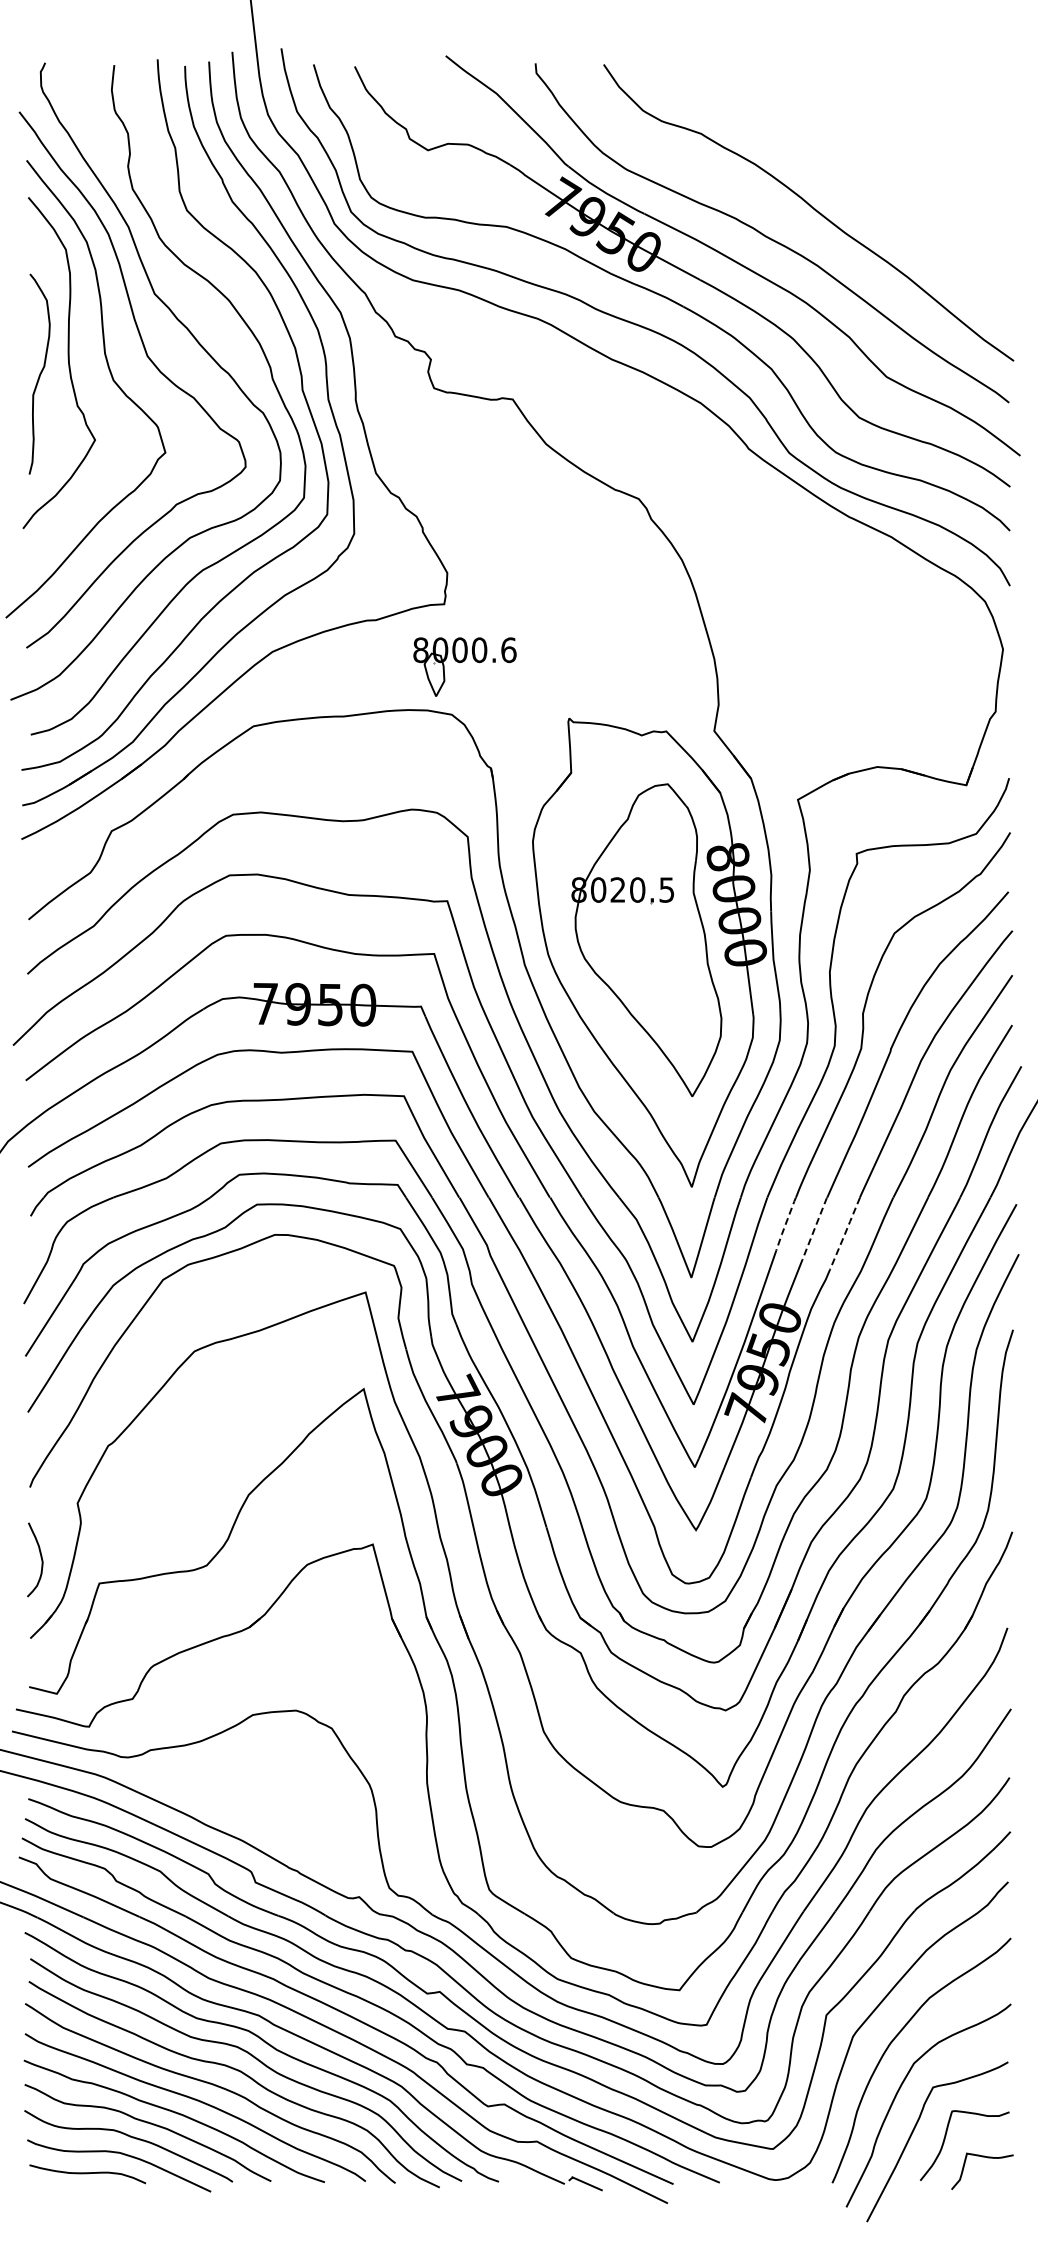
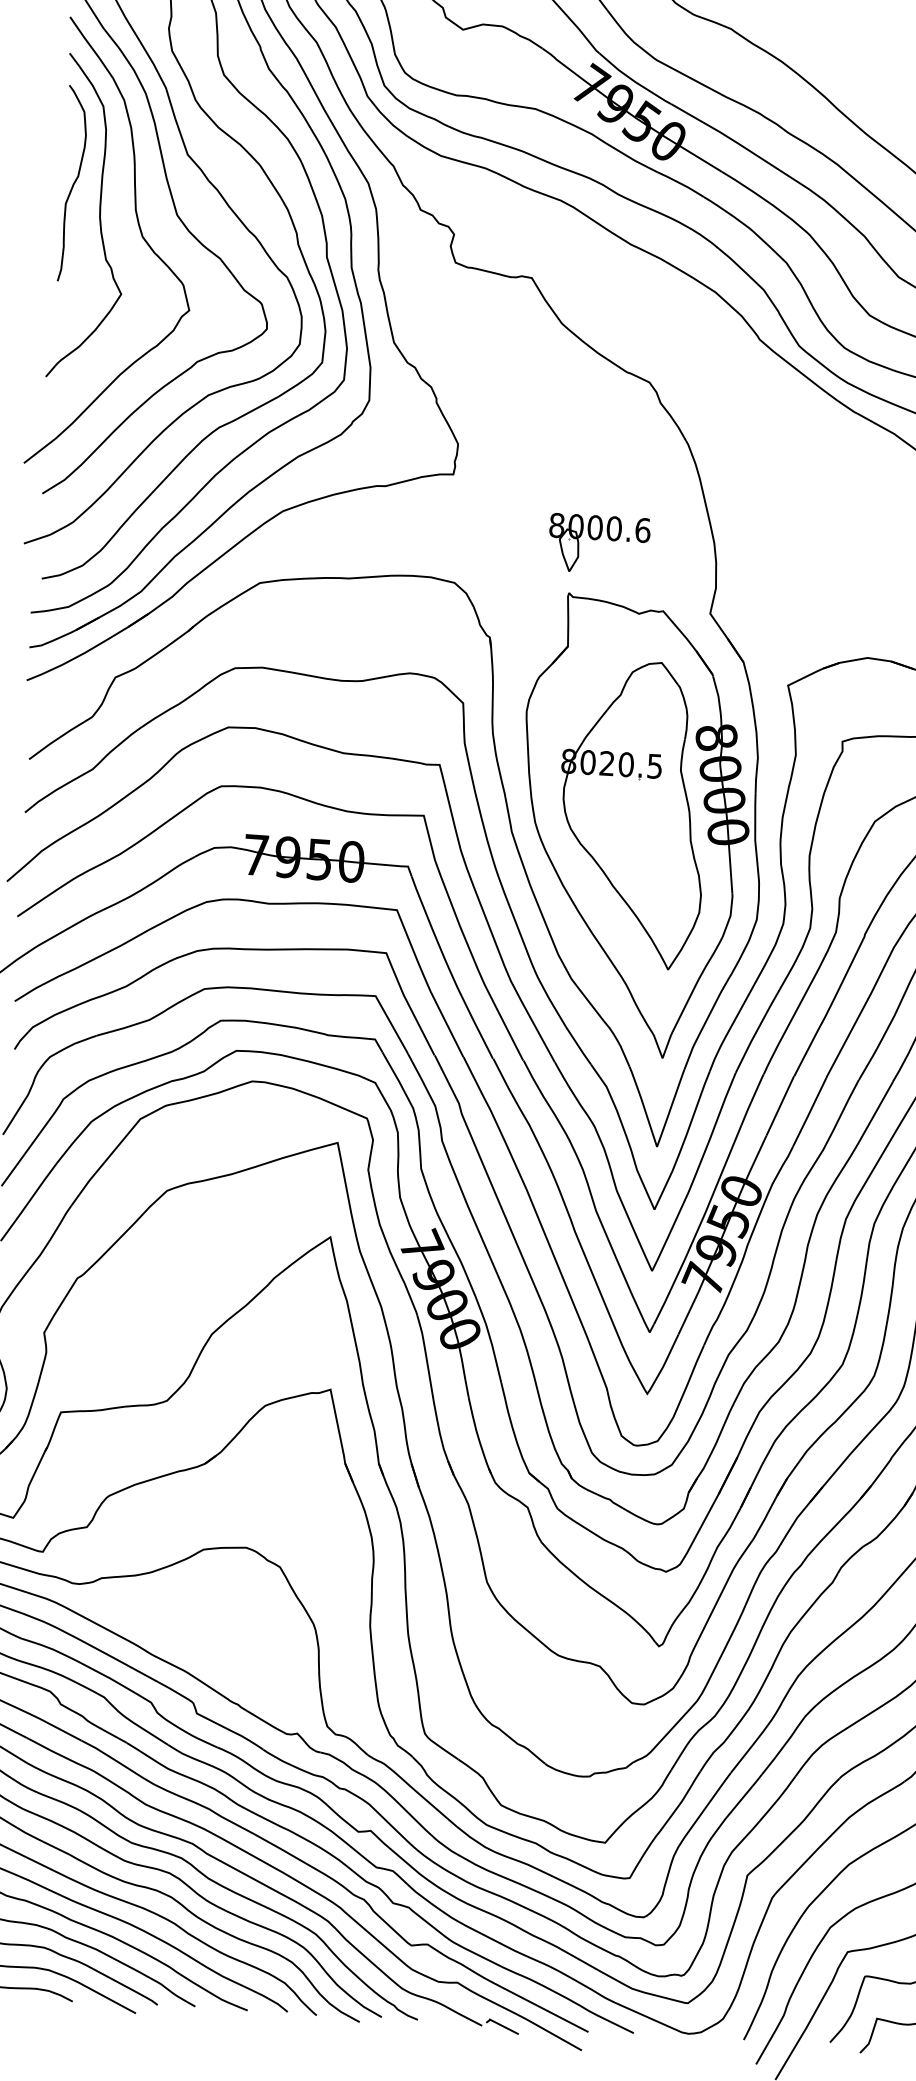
curve: (39, 373) -> (73, 182), moved
part: (464, 666) -> (598, 543), moved
line: (786, 1223) -> (753, 1099), dashed -> solid
line: (814, 1228) -> (780, 1105), dashed -> solid
line: (844, 1234) -> (809, 1113), dashed -> solid

